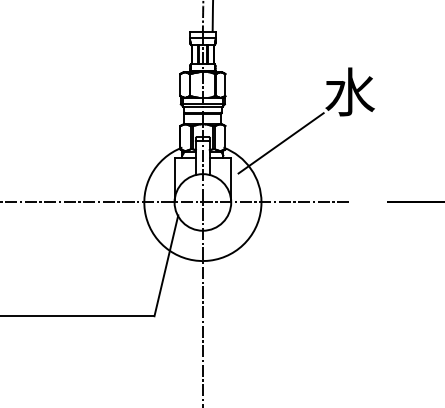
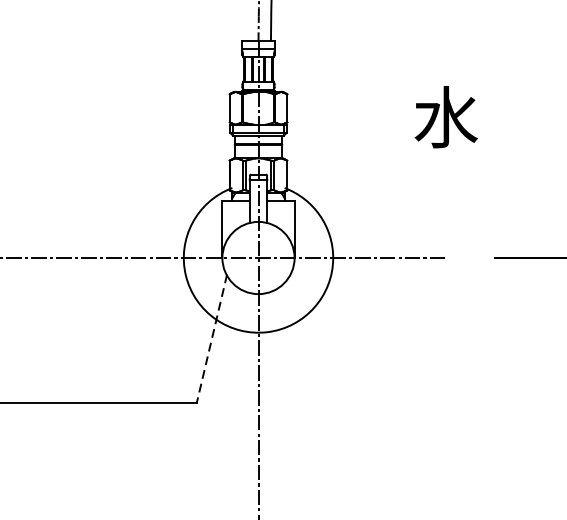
line: (280, 143) -> (357, 182), removed
line: (166, 265) -> (212, 338), solid -> dashed

